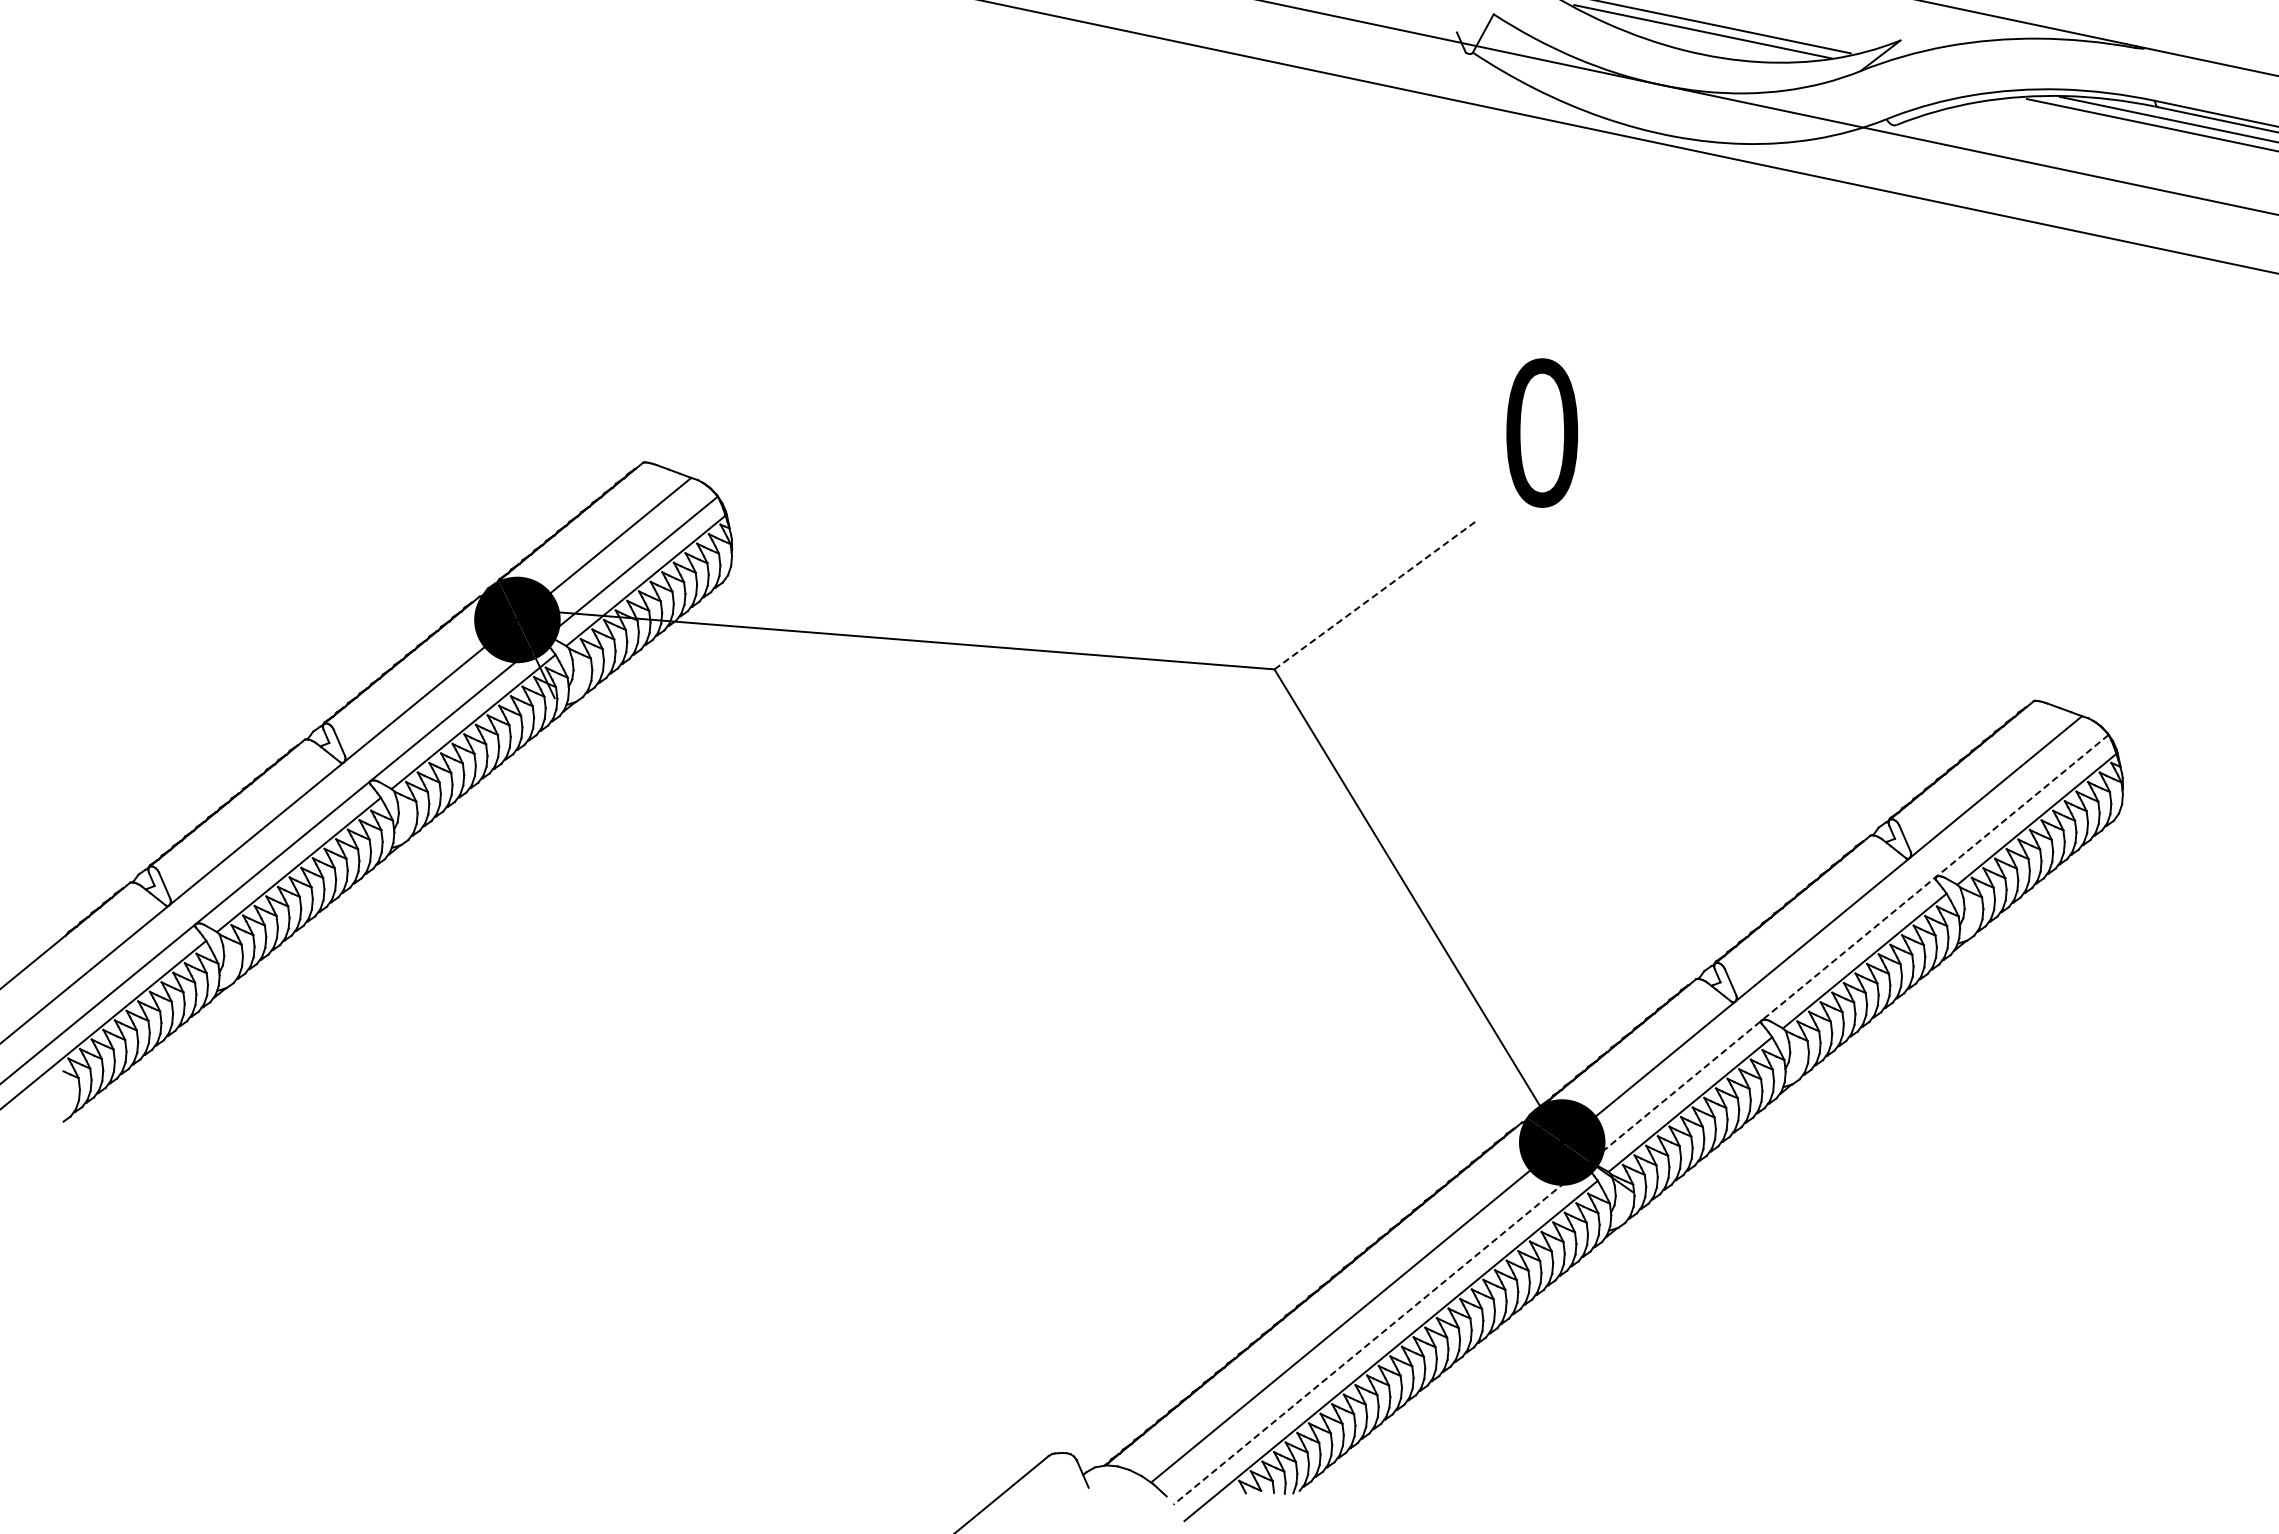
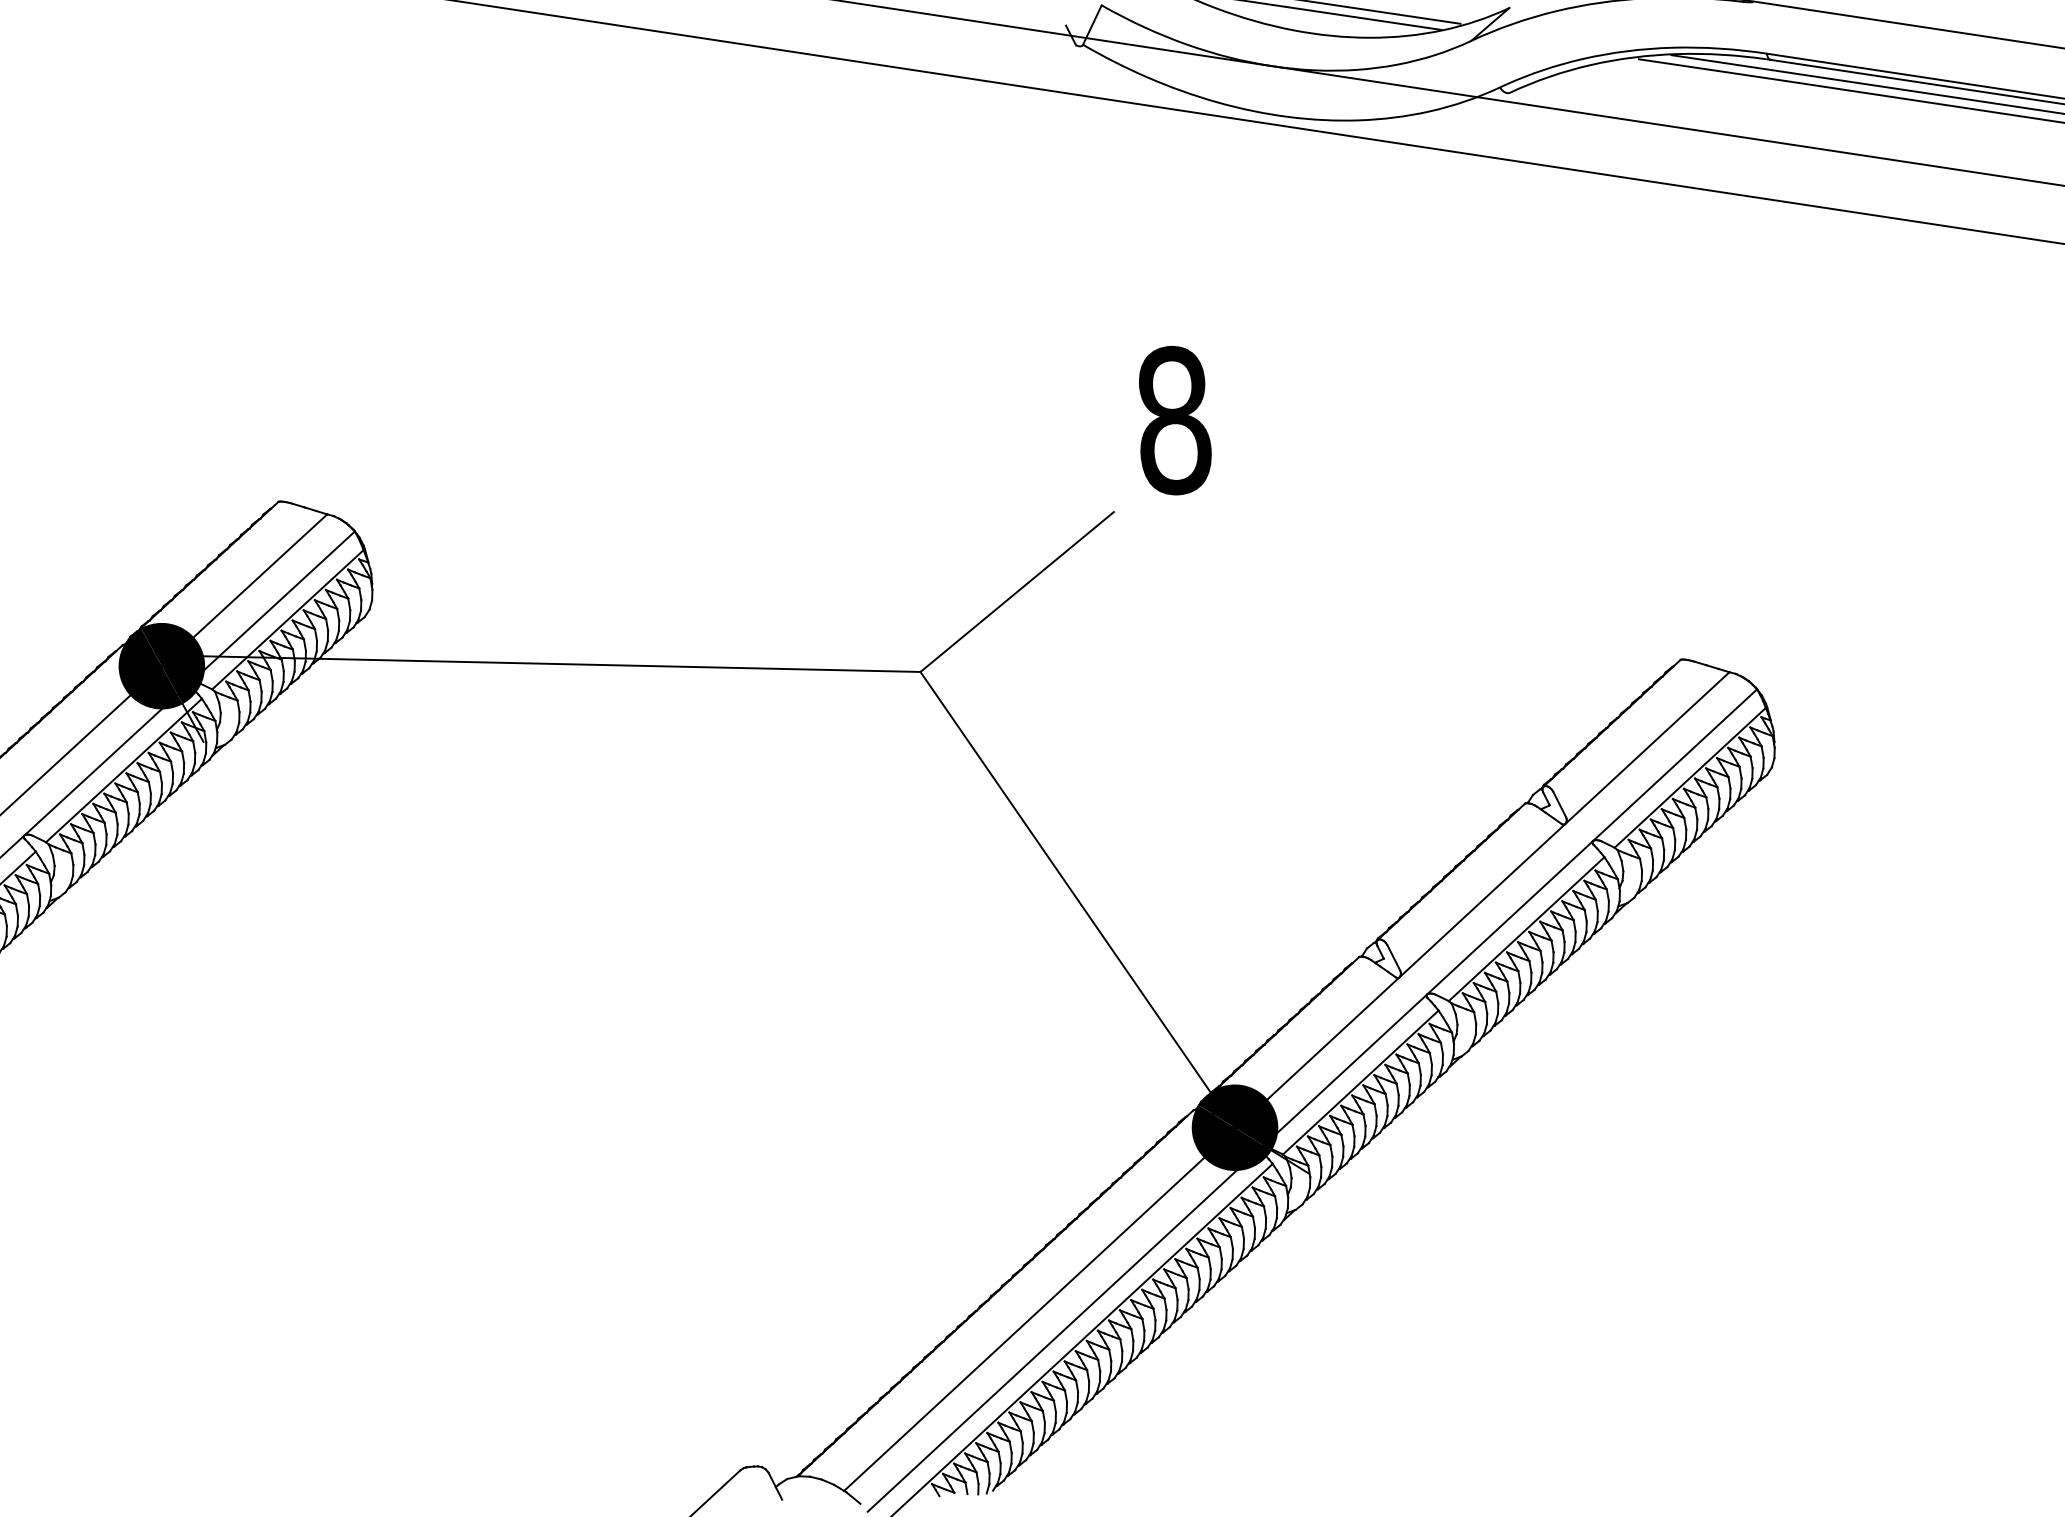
text: (1542, 432) -> (1174, 420), 0 -> 8
line: (1376, 594) -> (1018, 591), dashed -> solid
line: (1641, 1119) -> (1312, 1100), dashed -> solid

